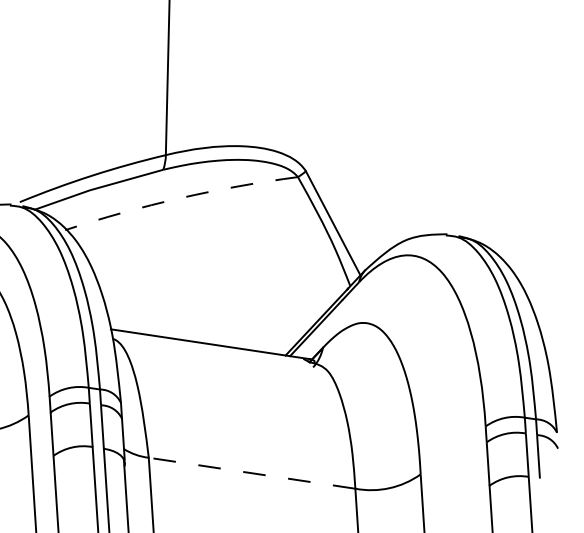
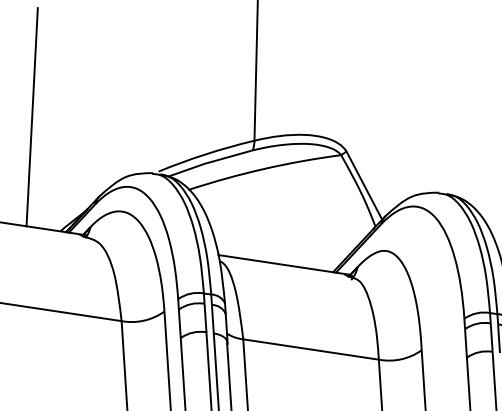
arc: (179, 198) -> (263, 169), dashed -> solid
line: (252, 473) -> (311, 349), dashed -> solid

